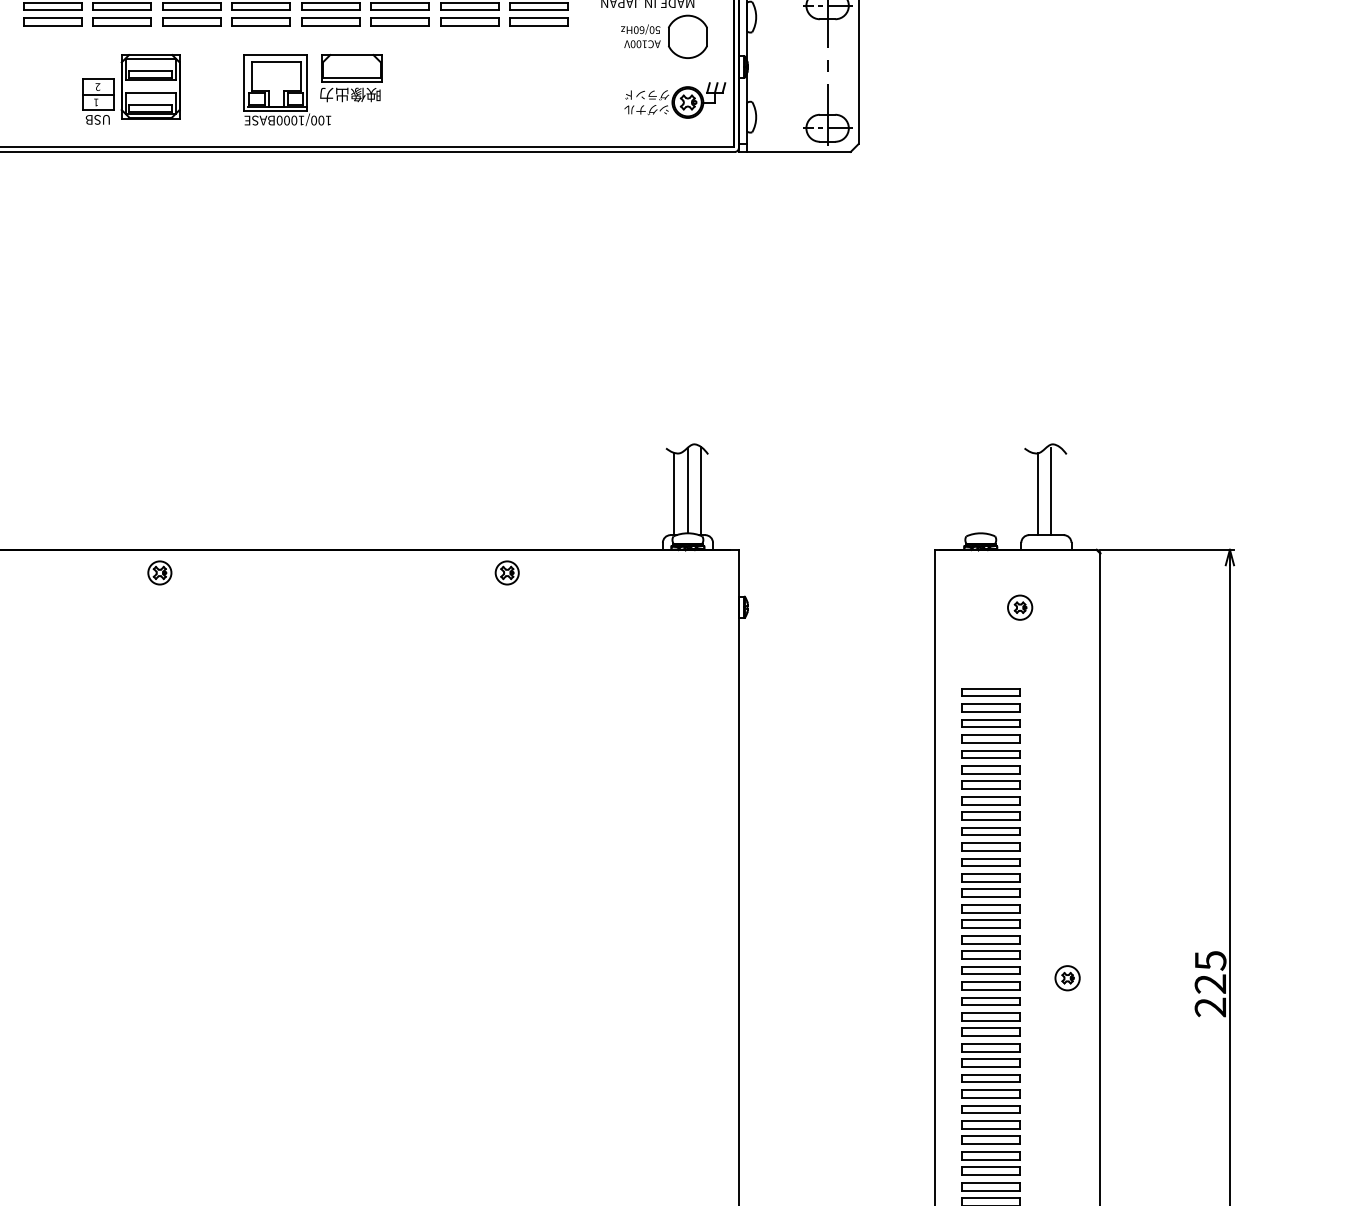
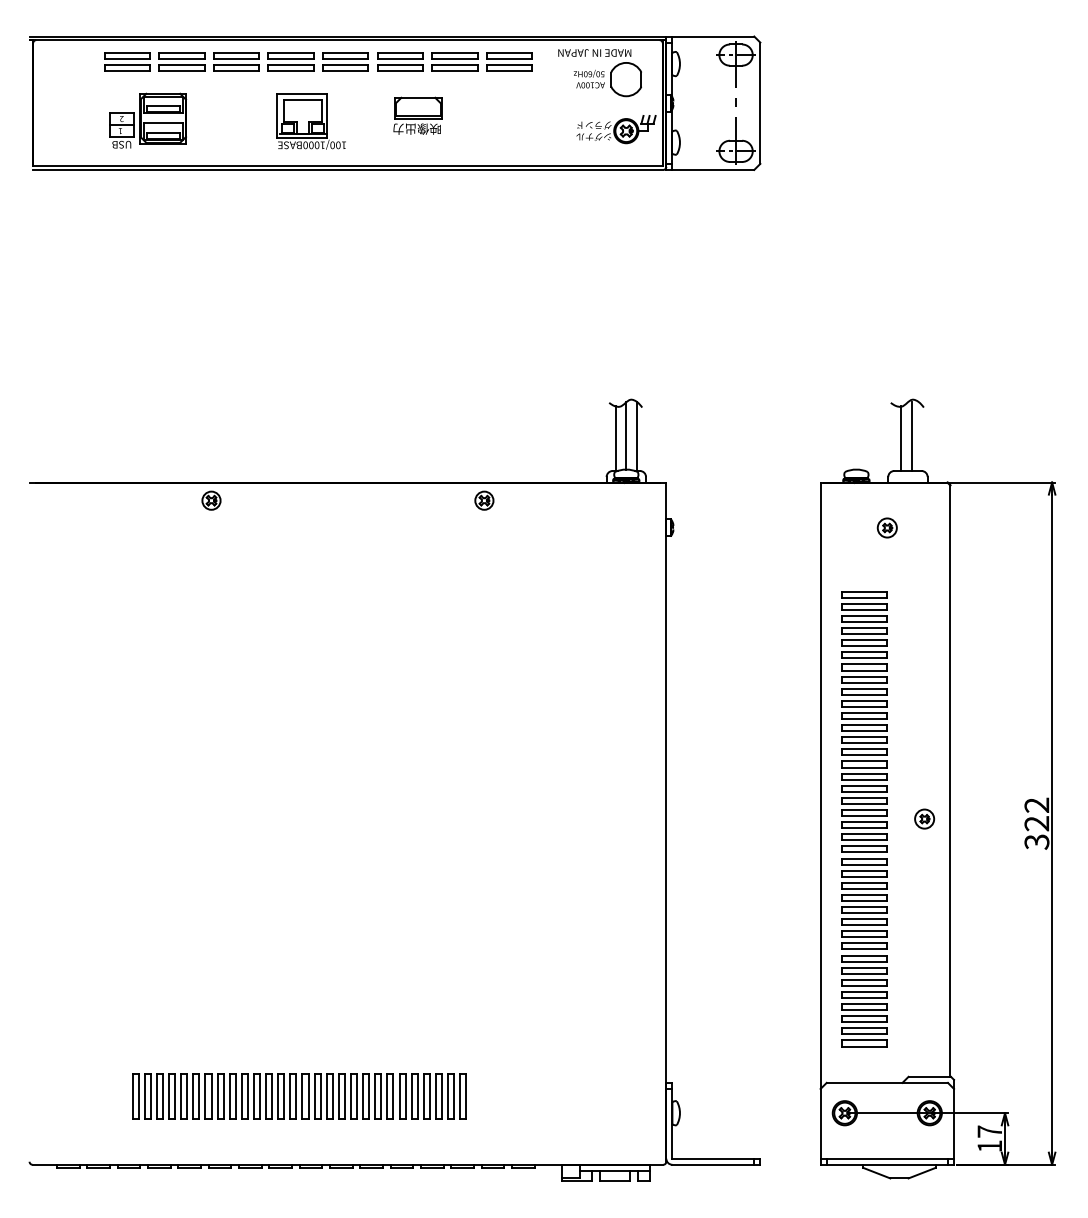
part: (350, 77) -> (417, 115), moved
part: (131, 88) -> (148, 120), moved
text: (1210, 983) -> (1036, 823), 225 -> 322

